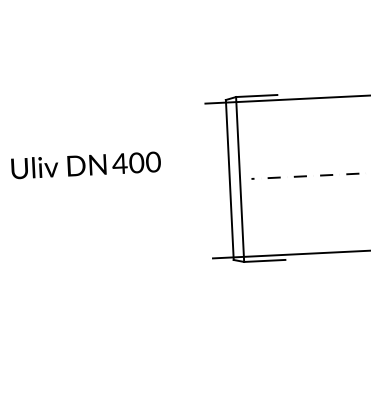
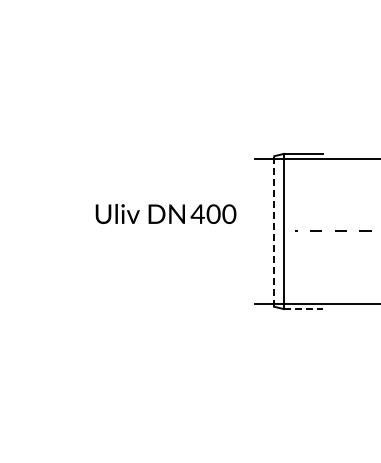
text: (85, 164) -> (165, 213), moved
line: (230, 179) -> (274, 231), solid -> dashed
line: (264, 261) -> (303, 309), solid -> dashed

